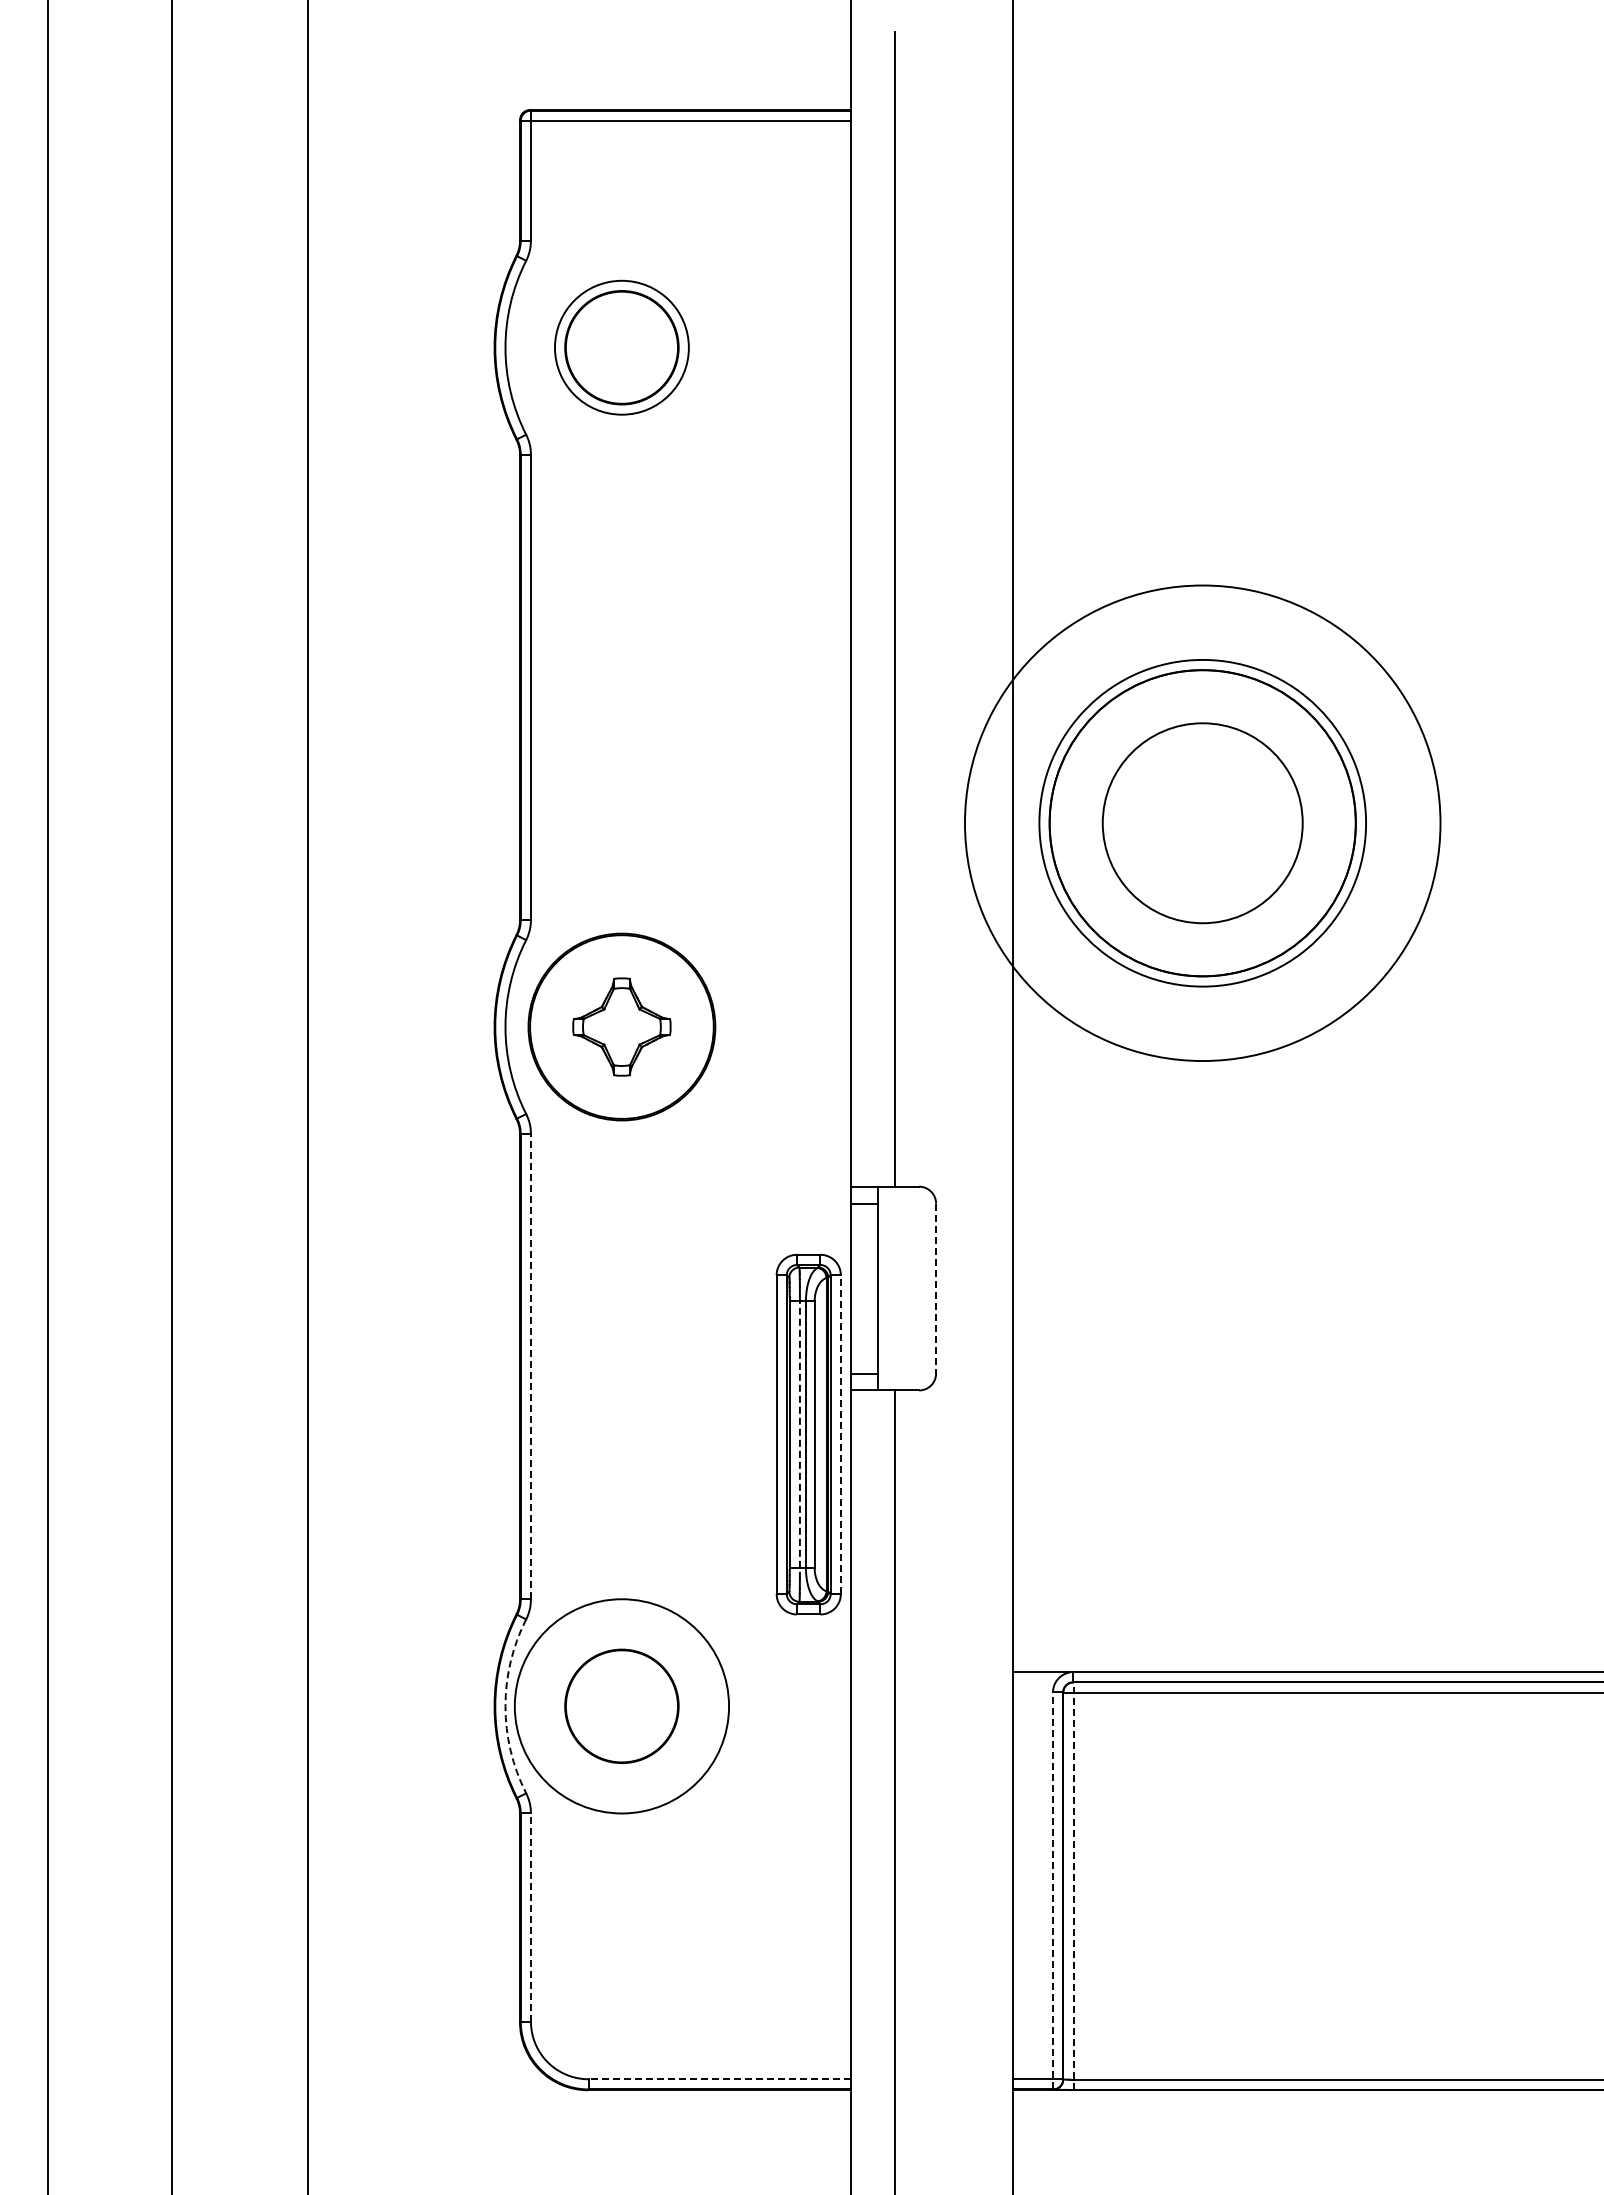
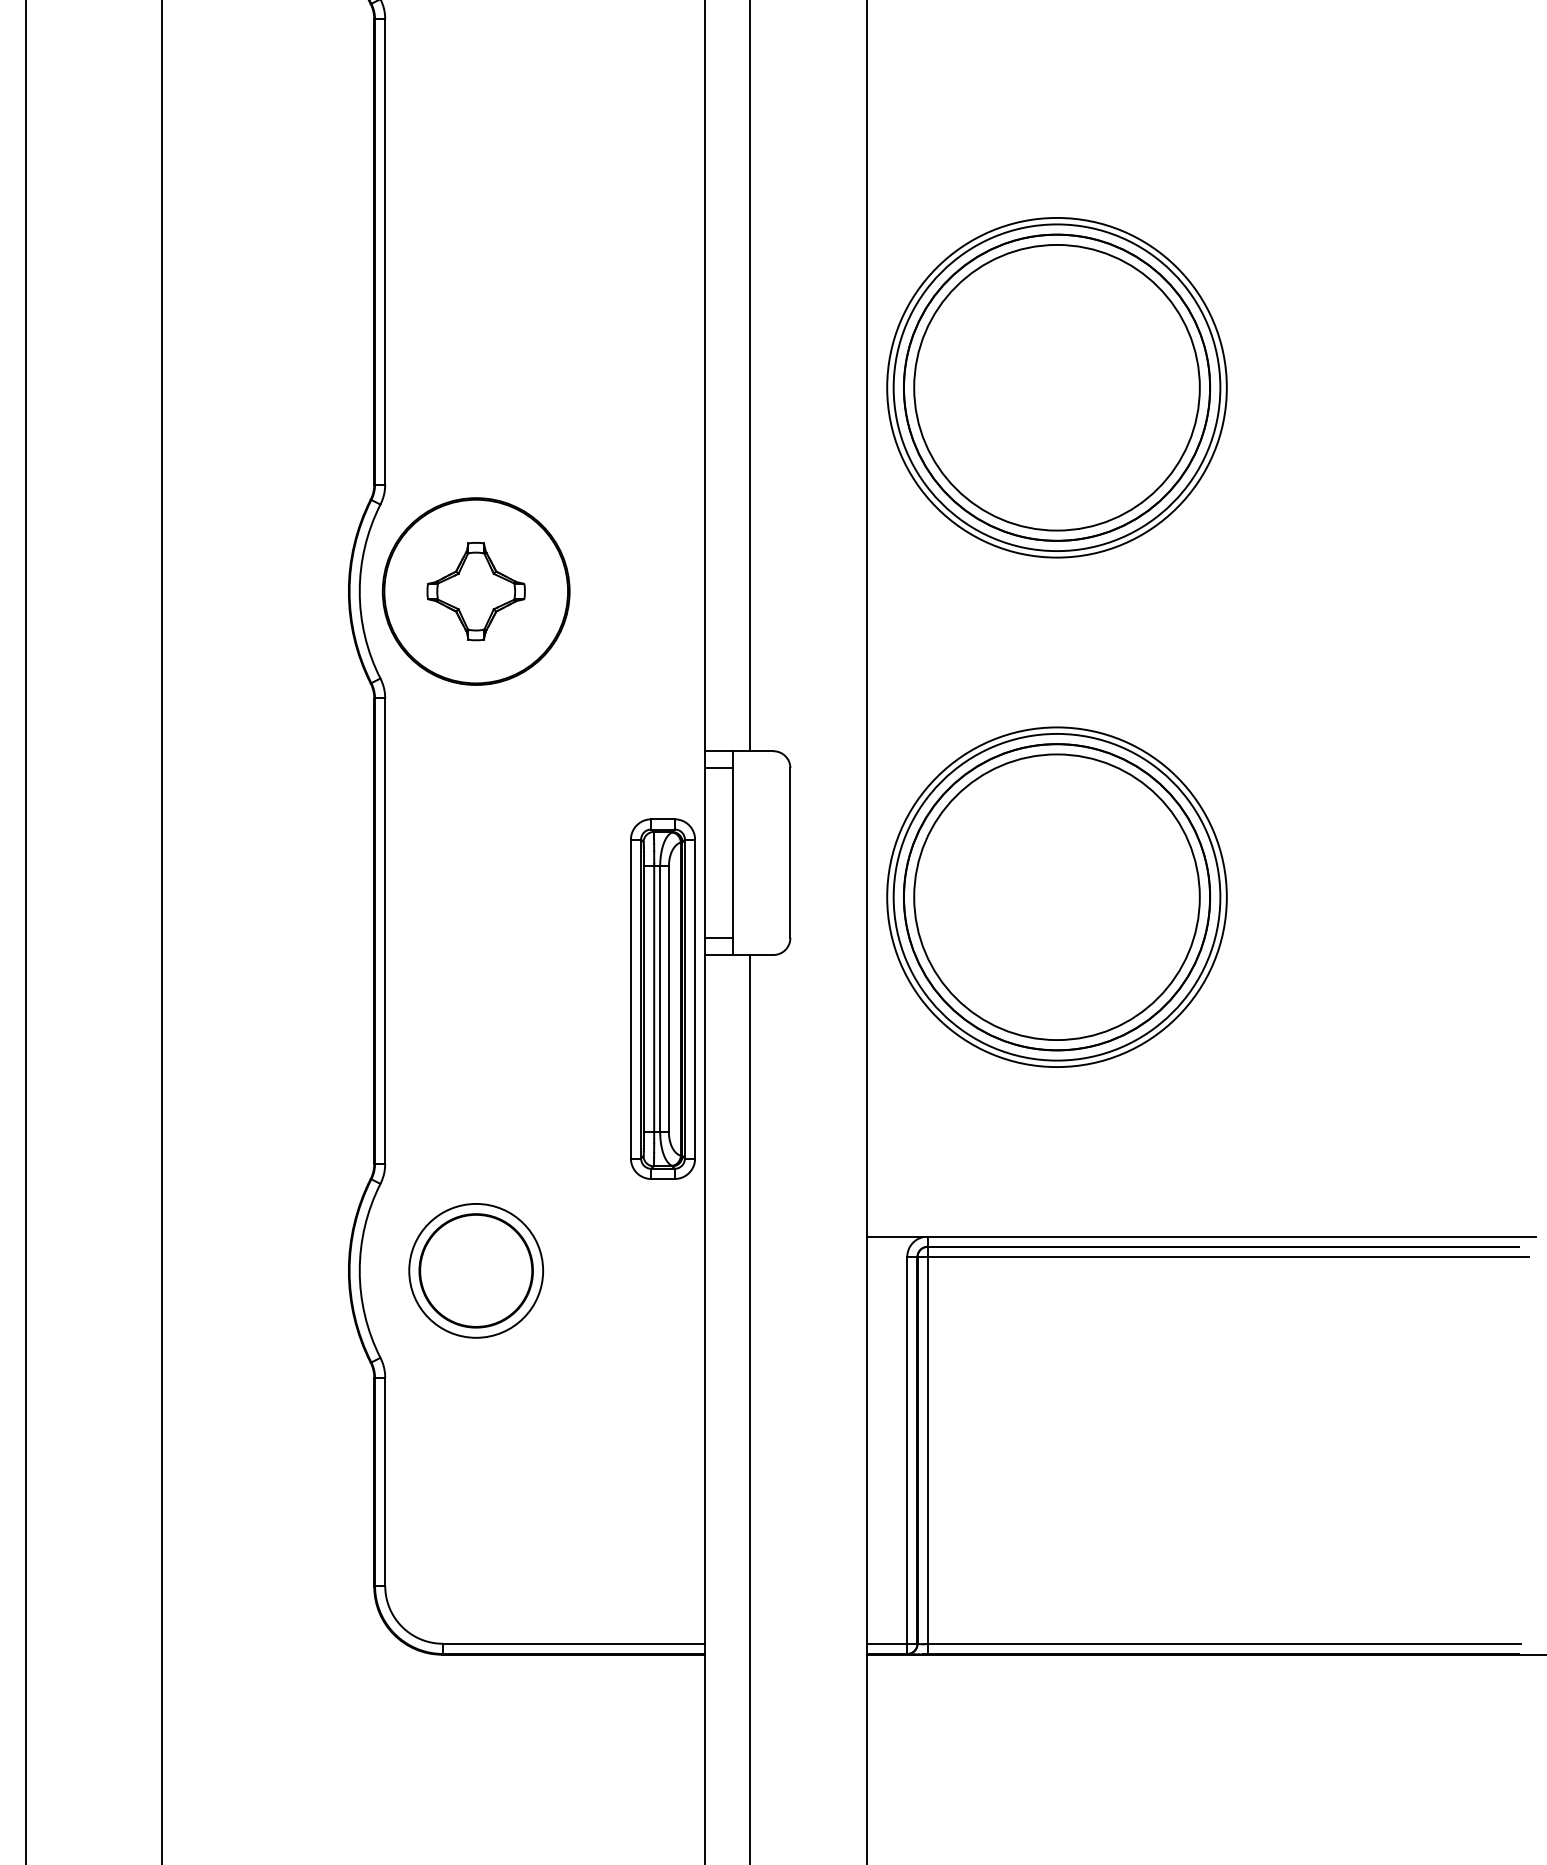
circle: (1202, 823) -> (1056, 388), size x0.71
circle: (1202, 823) -> (1056, 388), size x1.43
line: (936, 1288) -> (790, 853), dashed -> solid
part: (1202, 1332) -> (1056, 897), added
line: (530, 1366) -> (384, 931), dashed -> solid
line: (840, 1434) -> (694, 999), dashed -> solid
line: (799, 1439) -> (653, 1004), dashed -> solid
arc: (505, 1706) -> (359, 1271), dashed -> solid
circle: (621, 1706) -> (475, 1271), size x0.62
line: (1073, 1886) -> (927, 1451), dashed -> solid
line: (1052, 1890) -> (906, 1455), dashed -> solid
line: (530, 1916) -> (384, 1481), dashed -> solid
line: (719, 2079) -> (573, 1644), dashed -> solid

